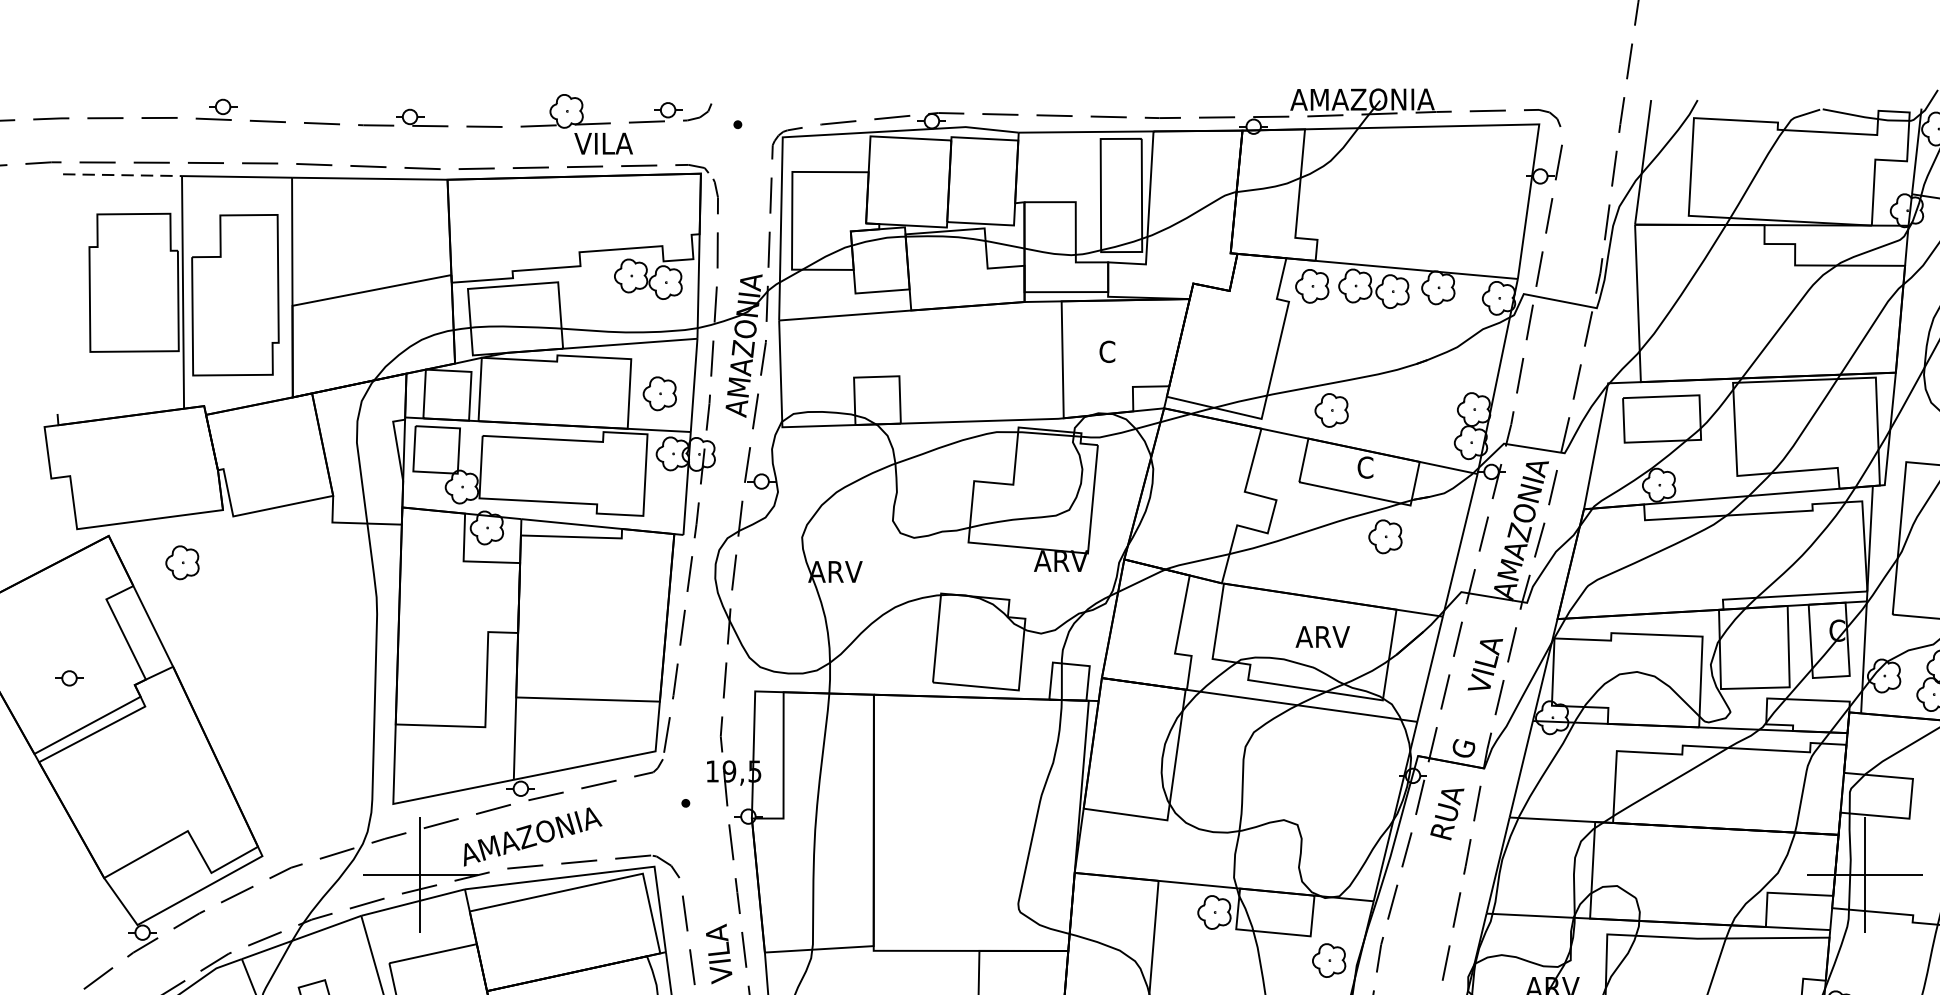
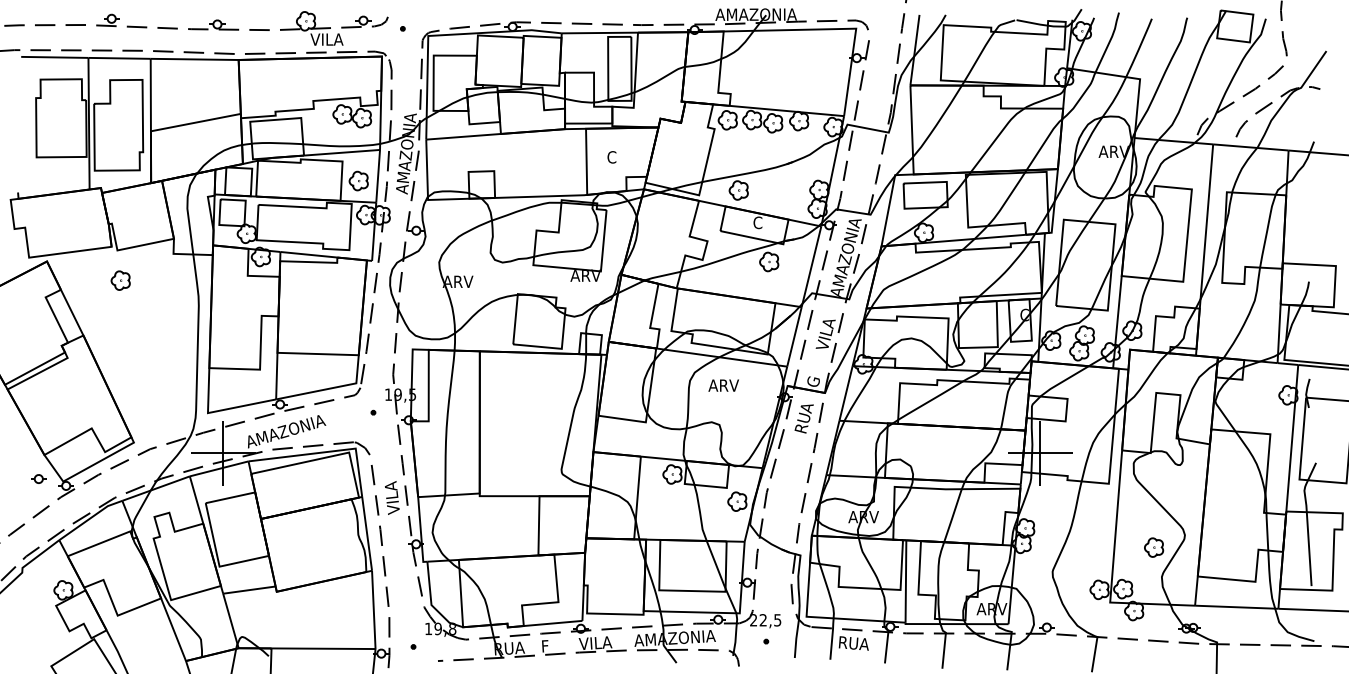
line: (121, 175) -> (54, 57), dashed -> solid
part: (182, 562) -> (120, 280), moved
text: (1322, 636) -> (723, 385), moved
part: (68, 677) -> (38, 478), moved

